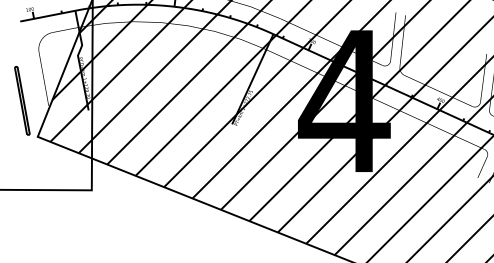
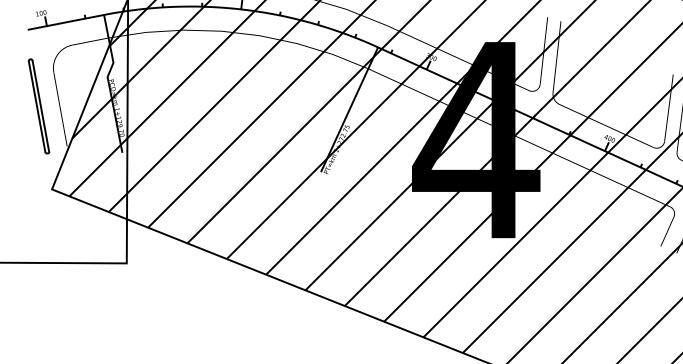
part: (22, 100) -> (39, 105), moved

